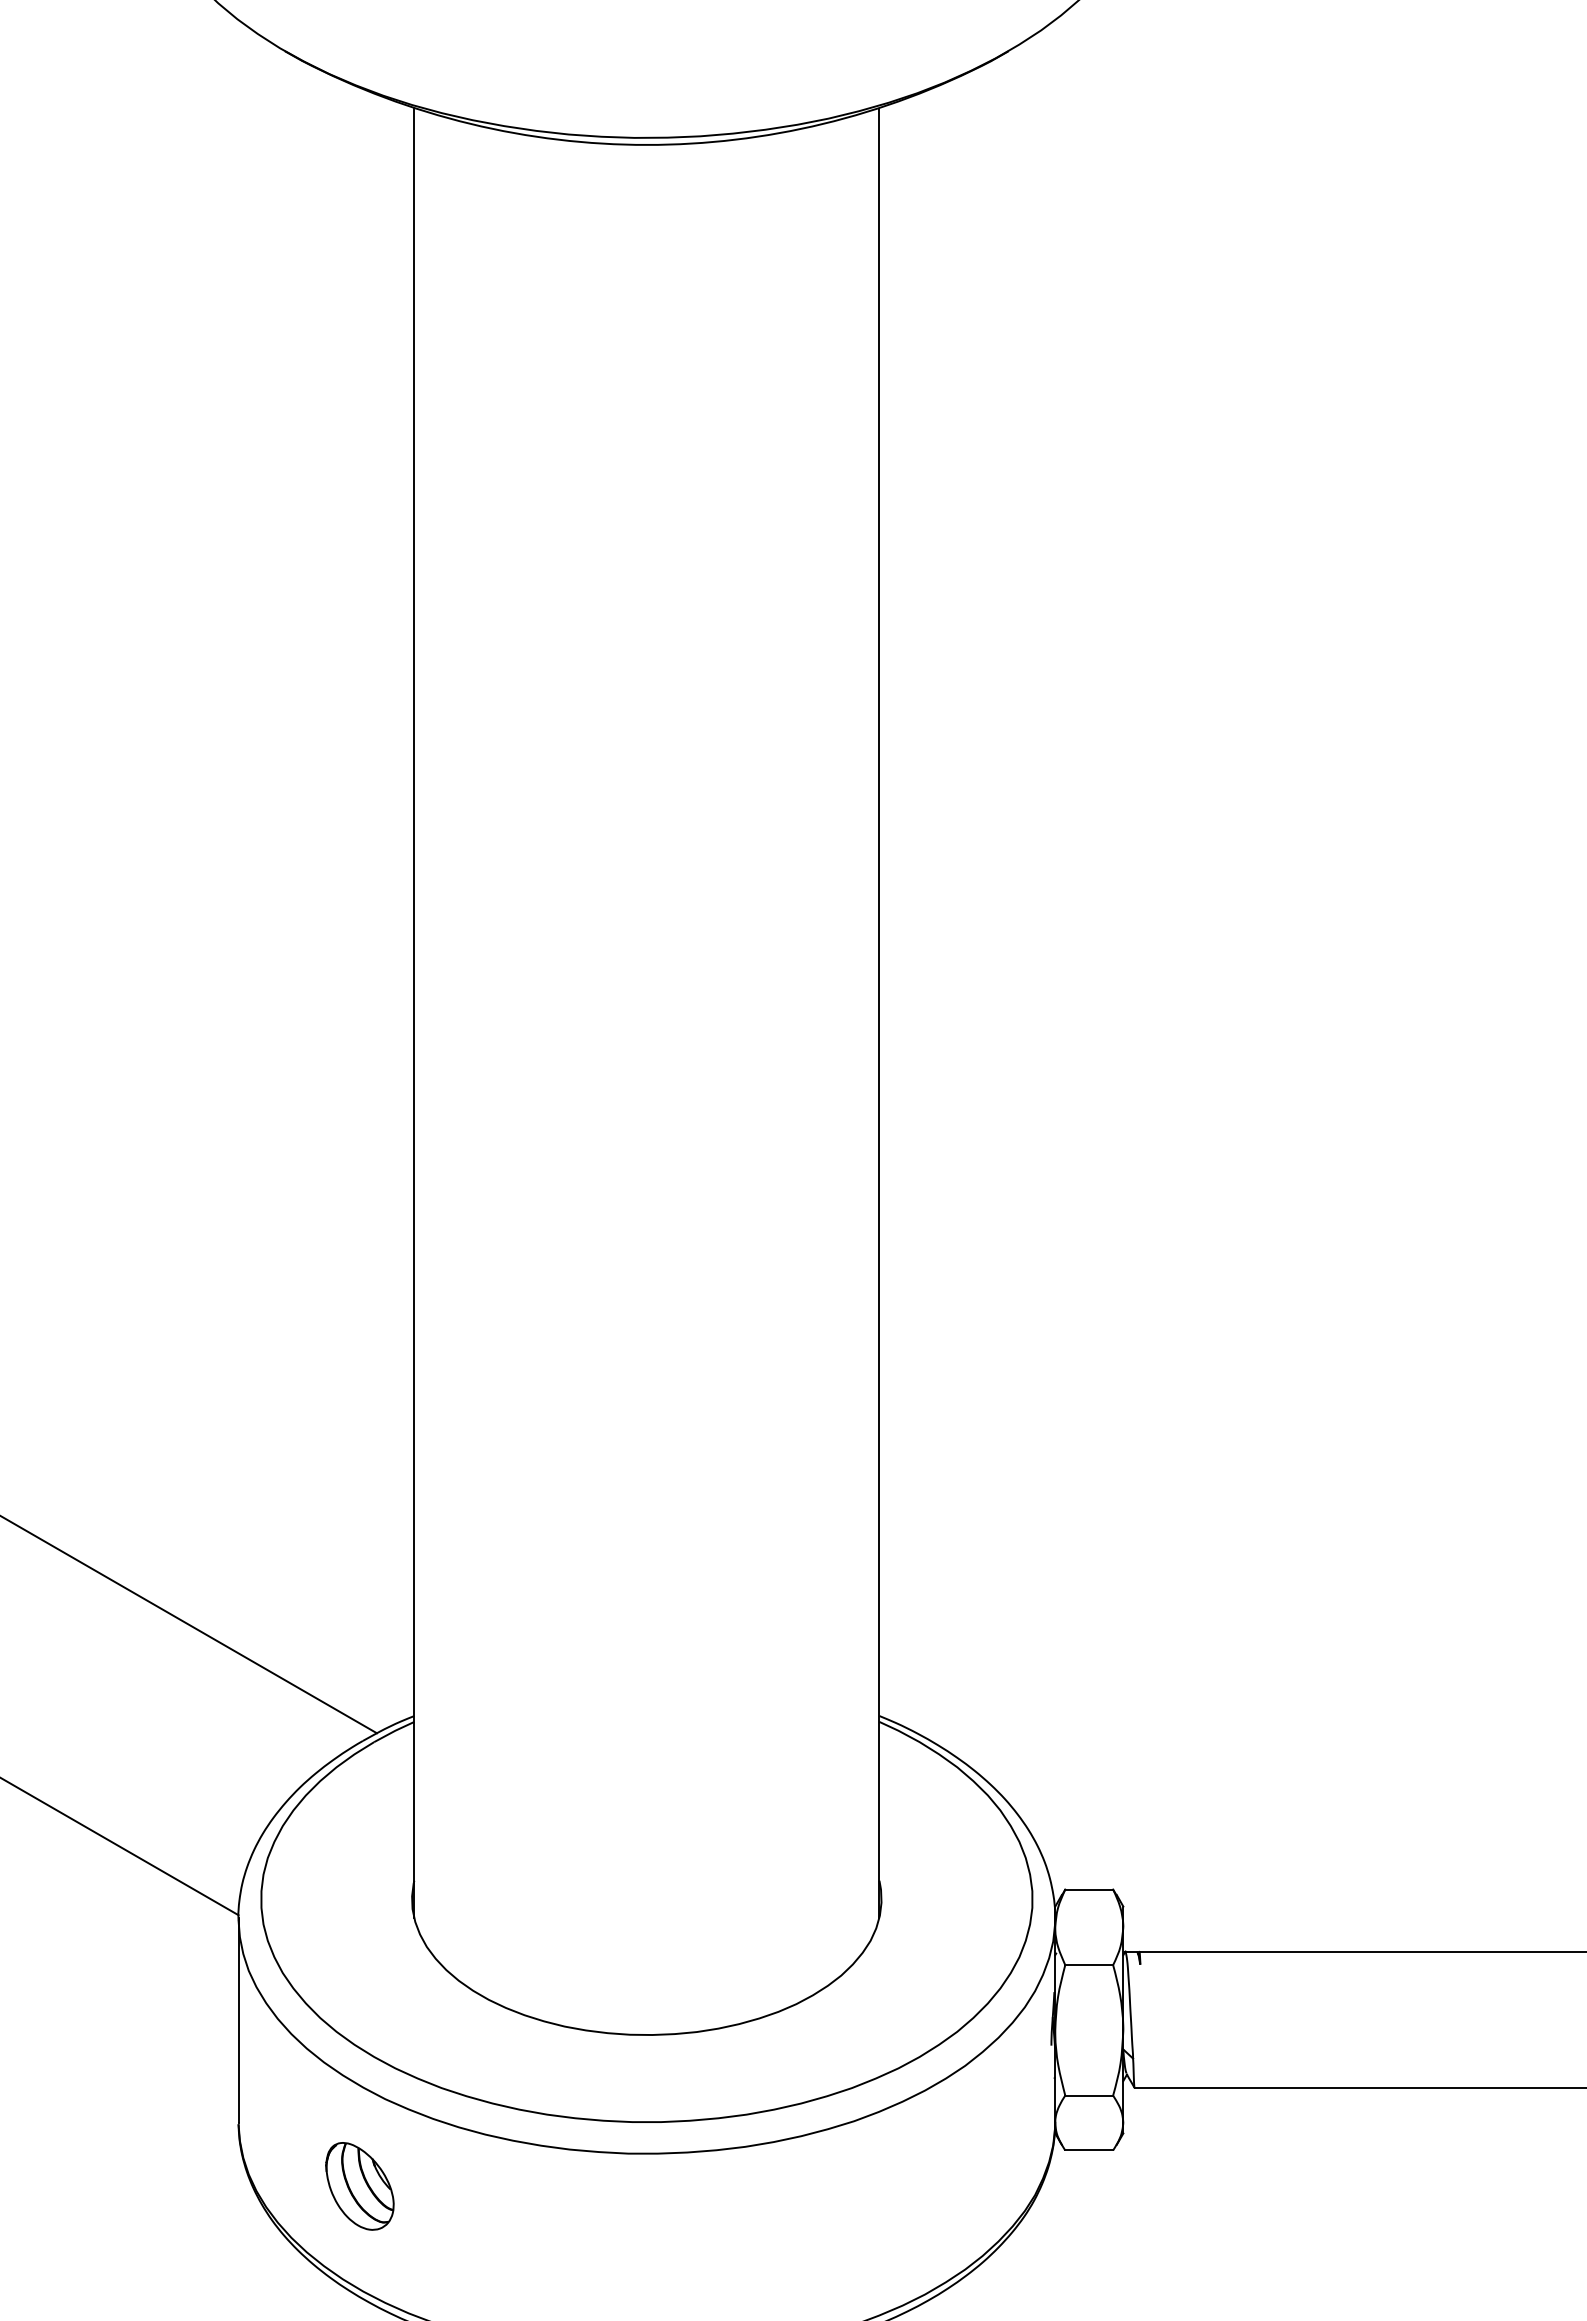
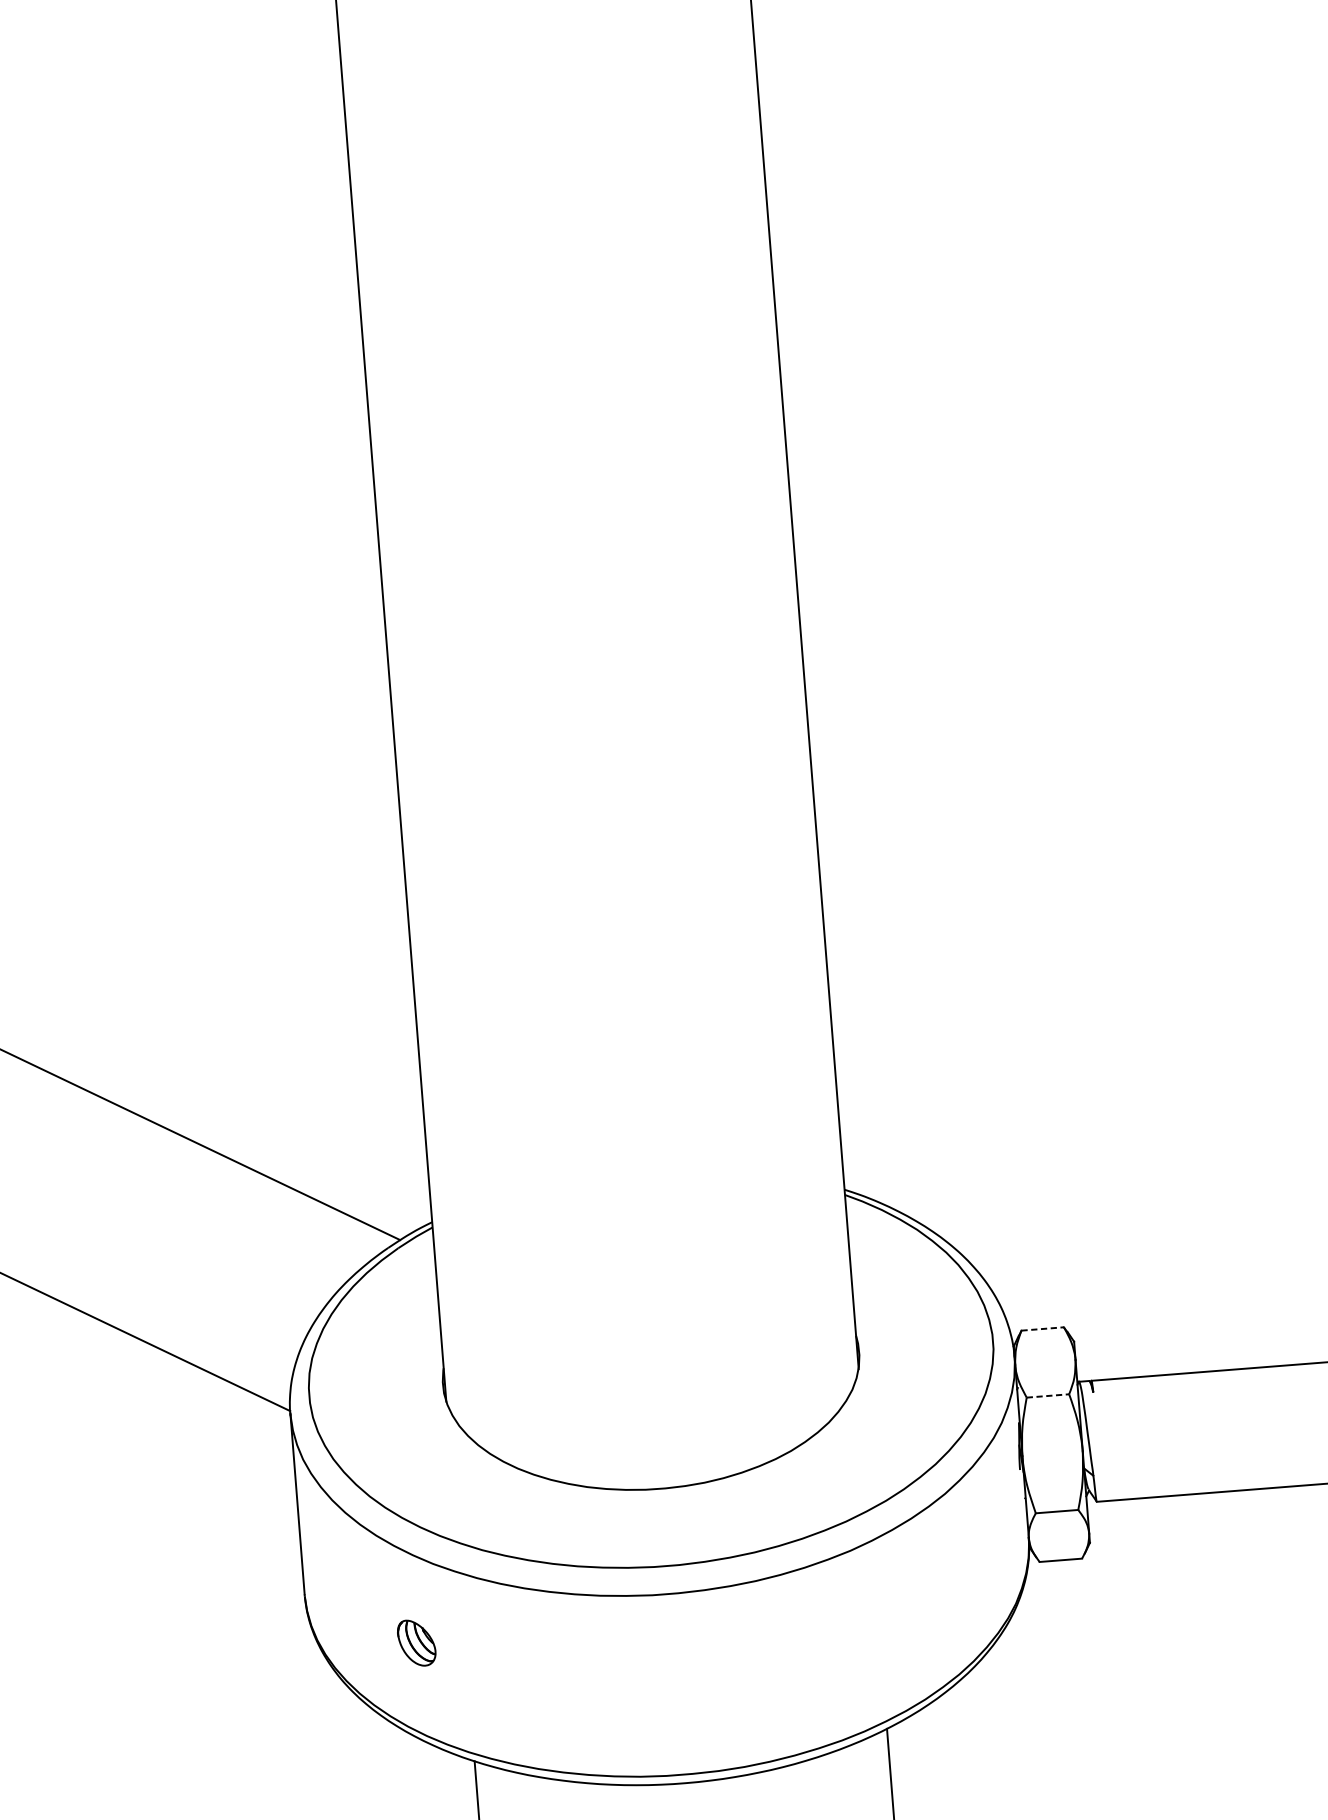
line: (1089, 1889) -> (1042, 1328), solid -> dashed
line: (1089, 1965) -> (1048, 1396), solid -> dashed
part: (359, 2186) -> (416, 1643), size x0.6

